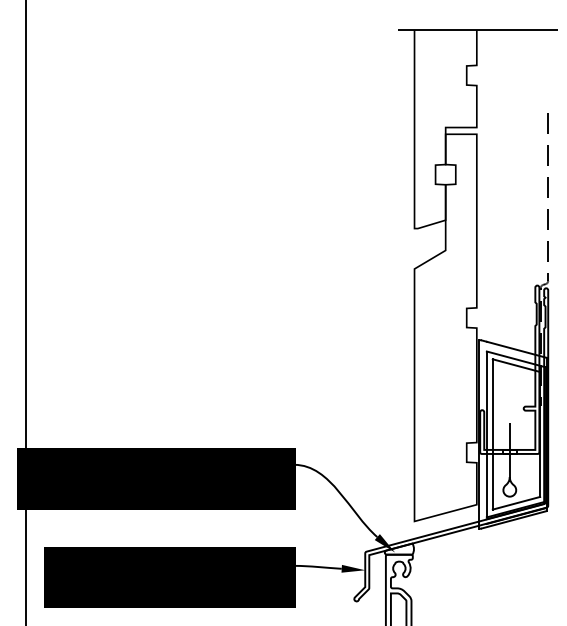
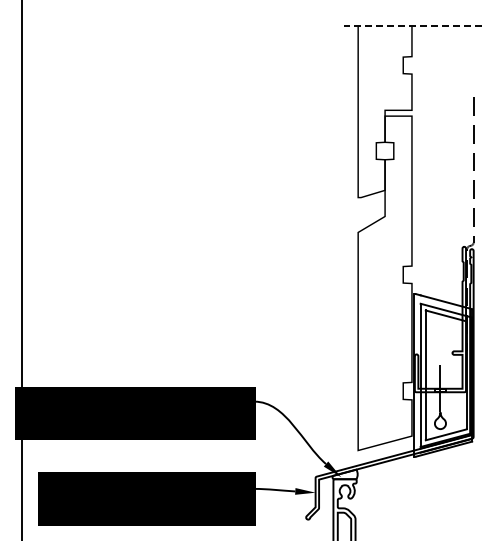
line: (477, 30) -> (412, 26), solid -> dashed

